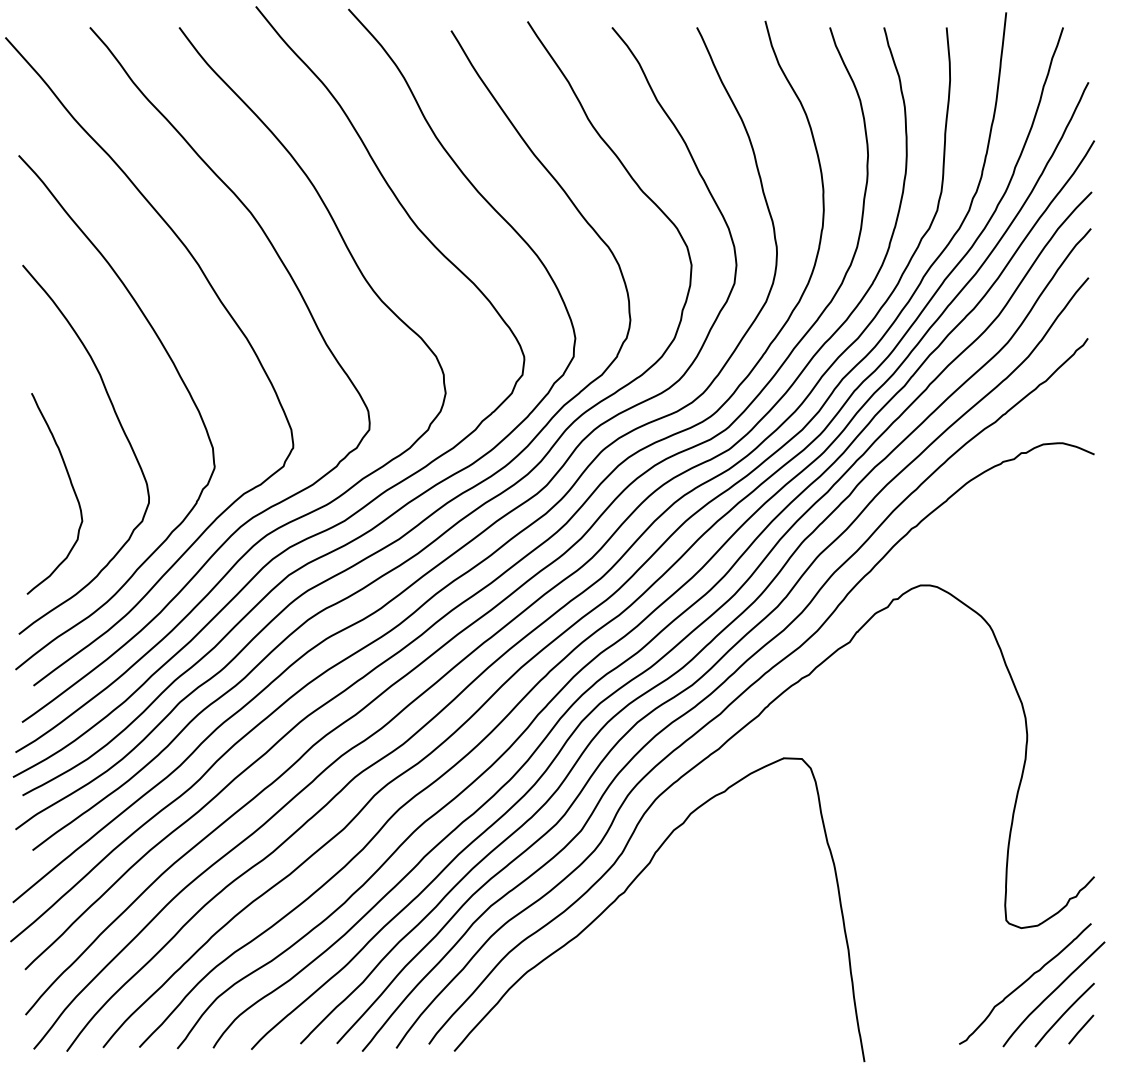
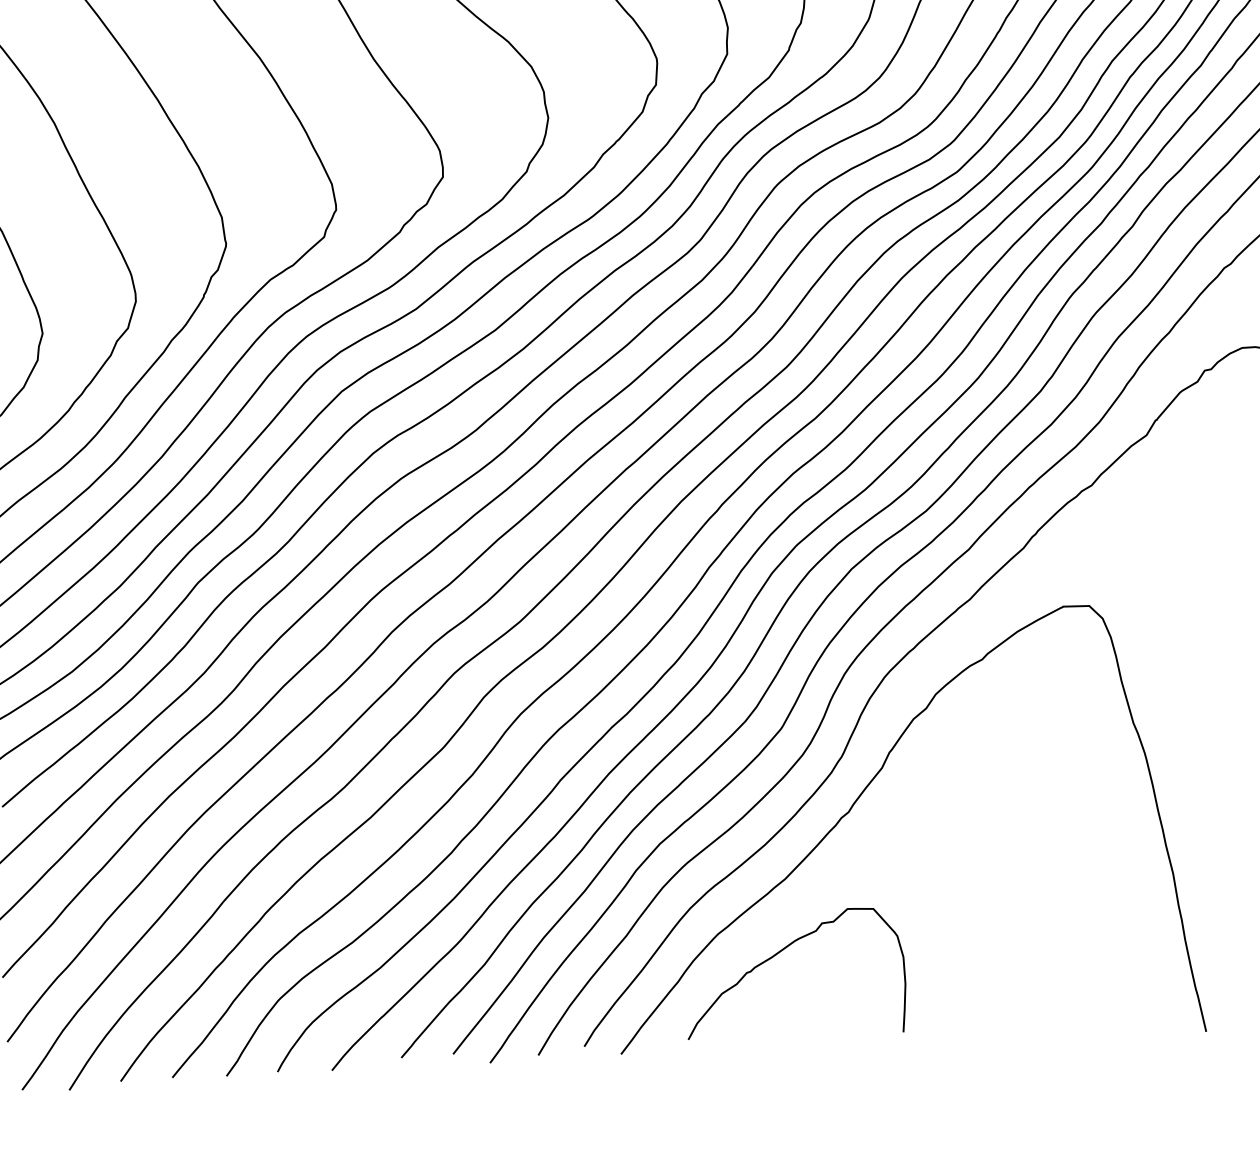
curve: (569, 988) -> (779, 954), added

